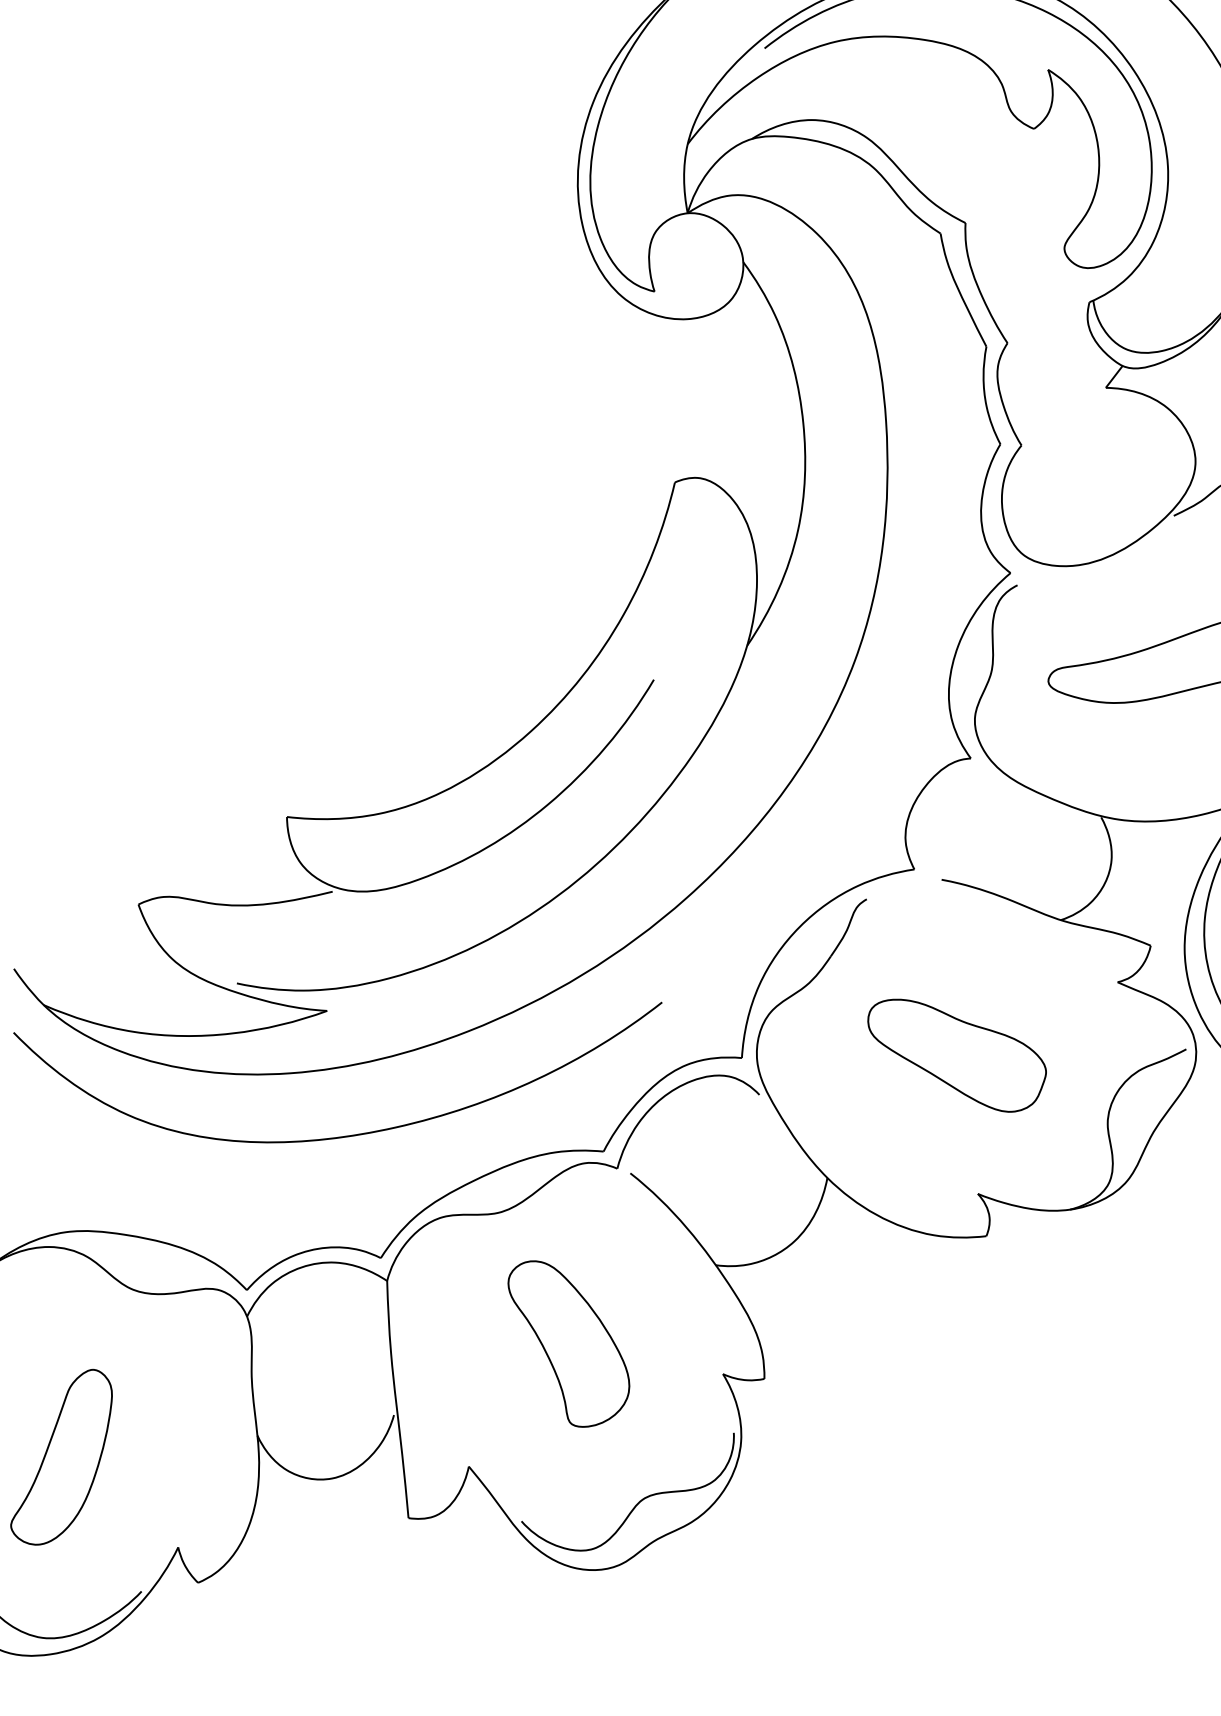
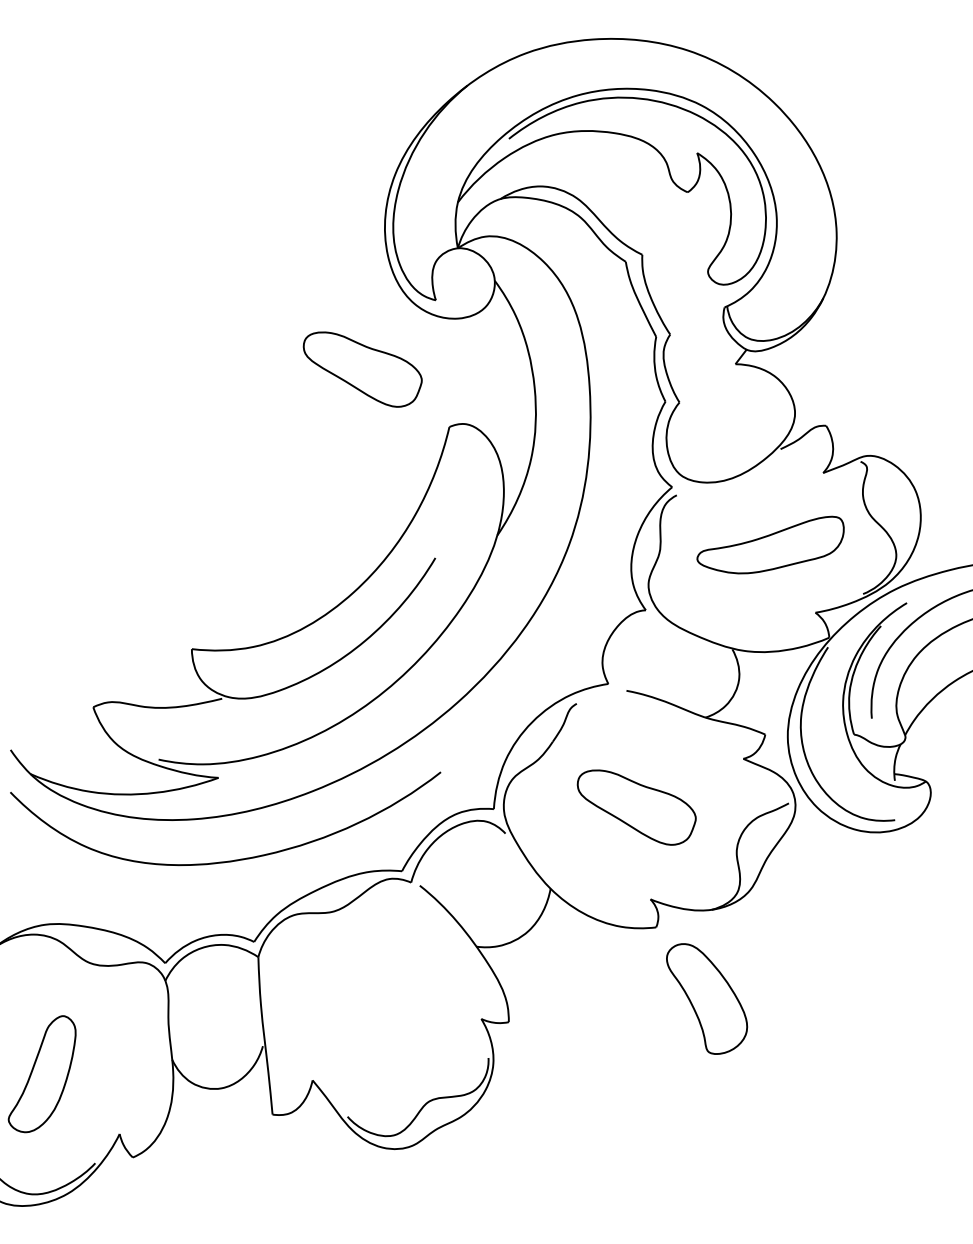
part: (543, 395) -> (362, 369), added
part: (569, 1343) -> (707, 998), moved

